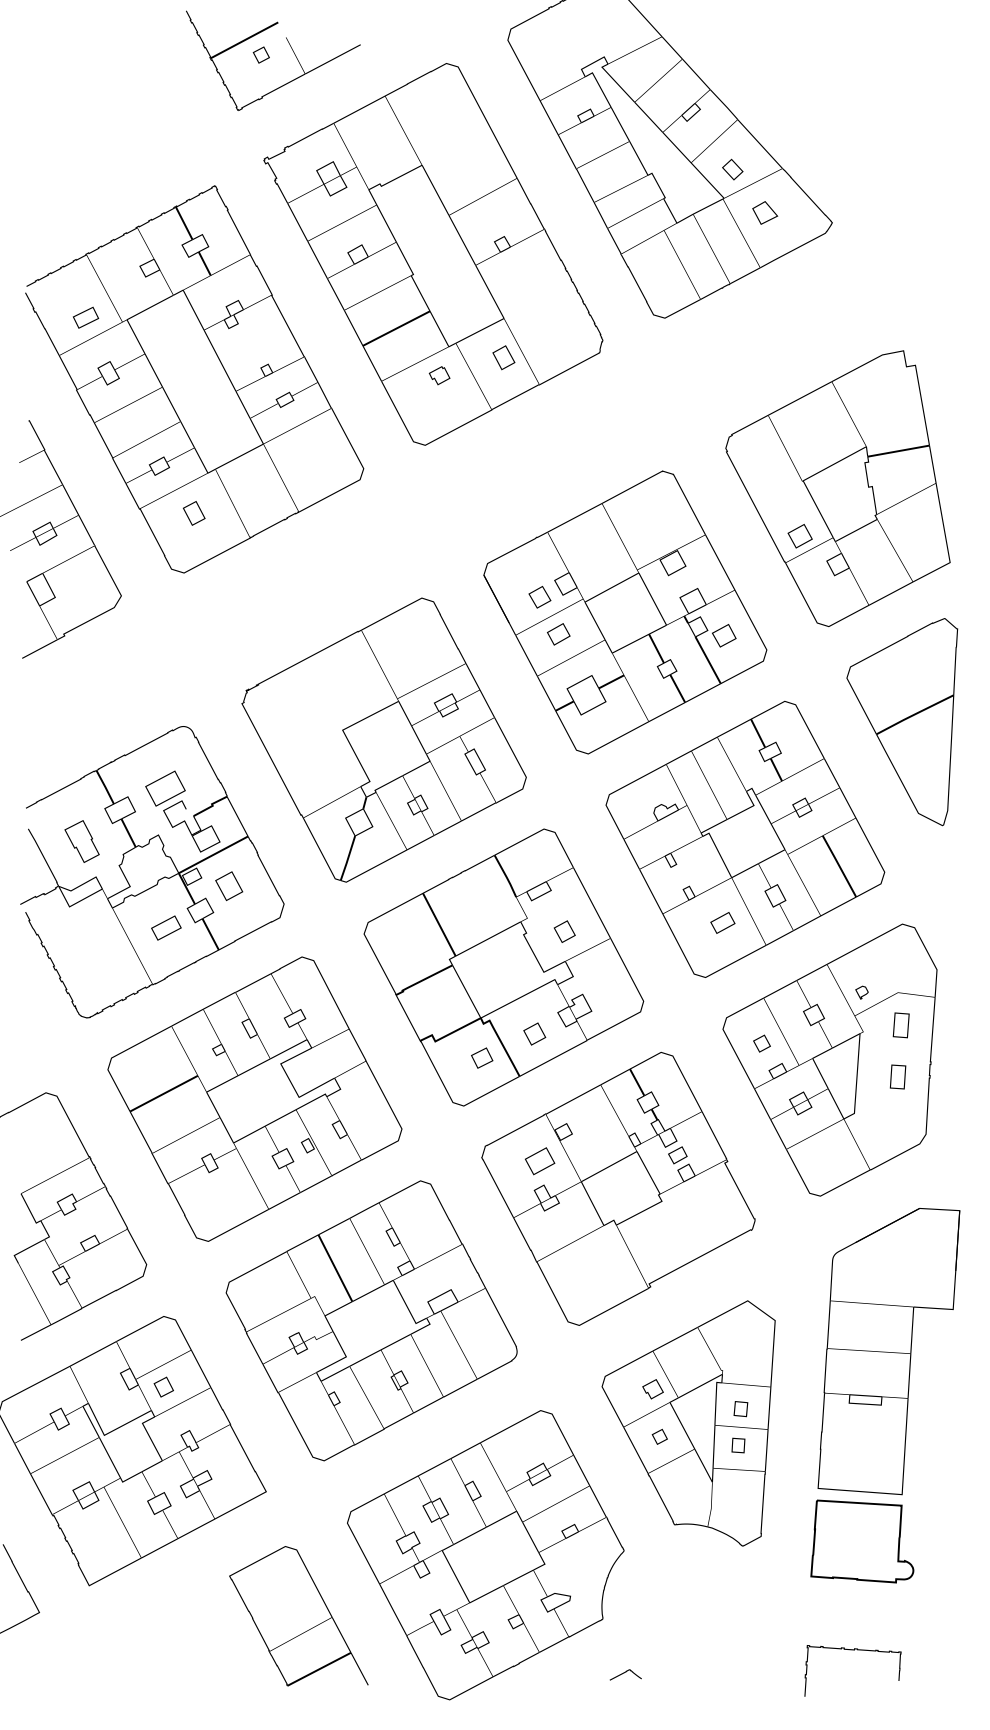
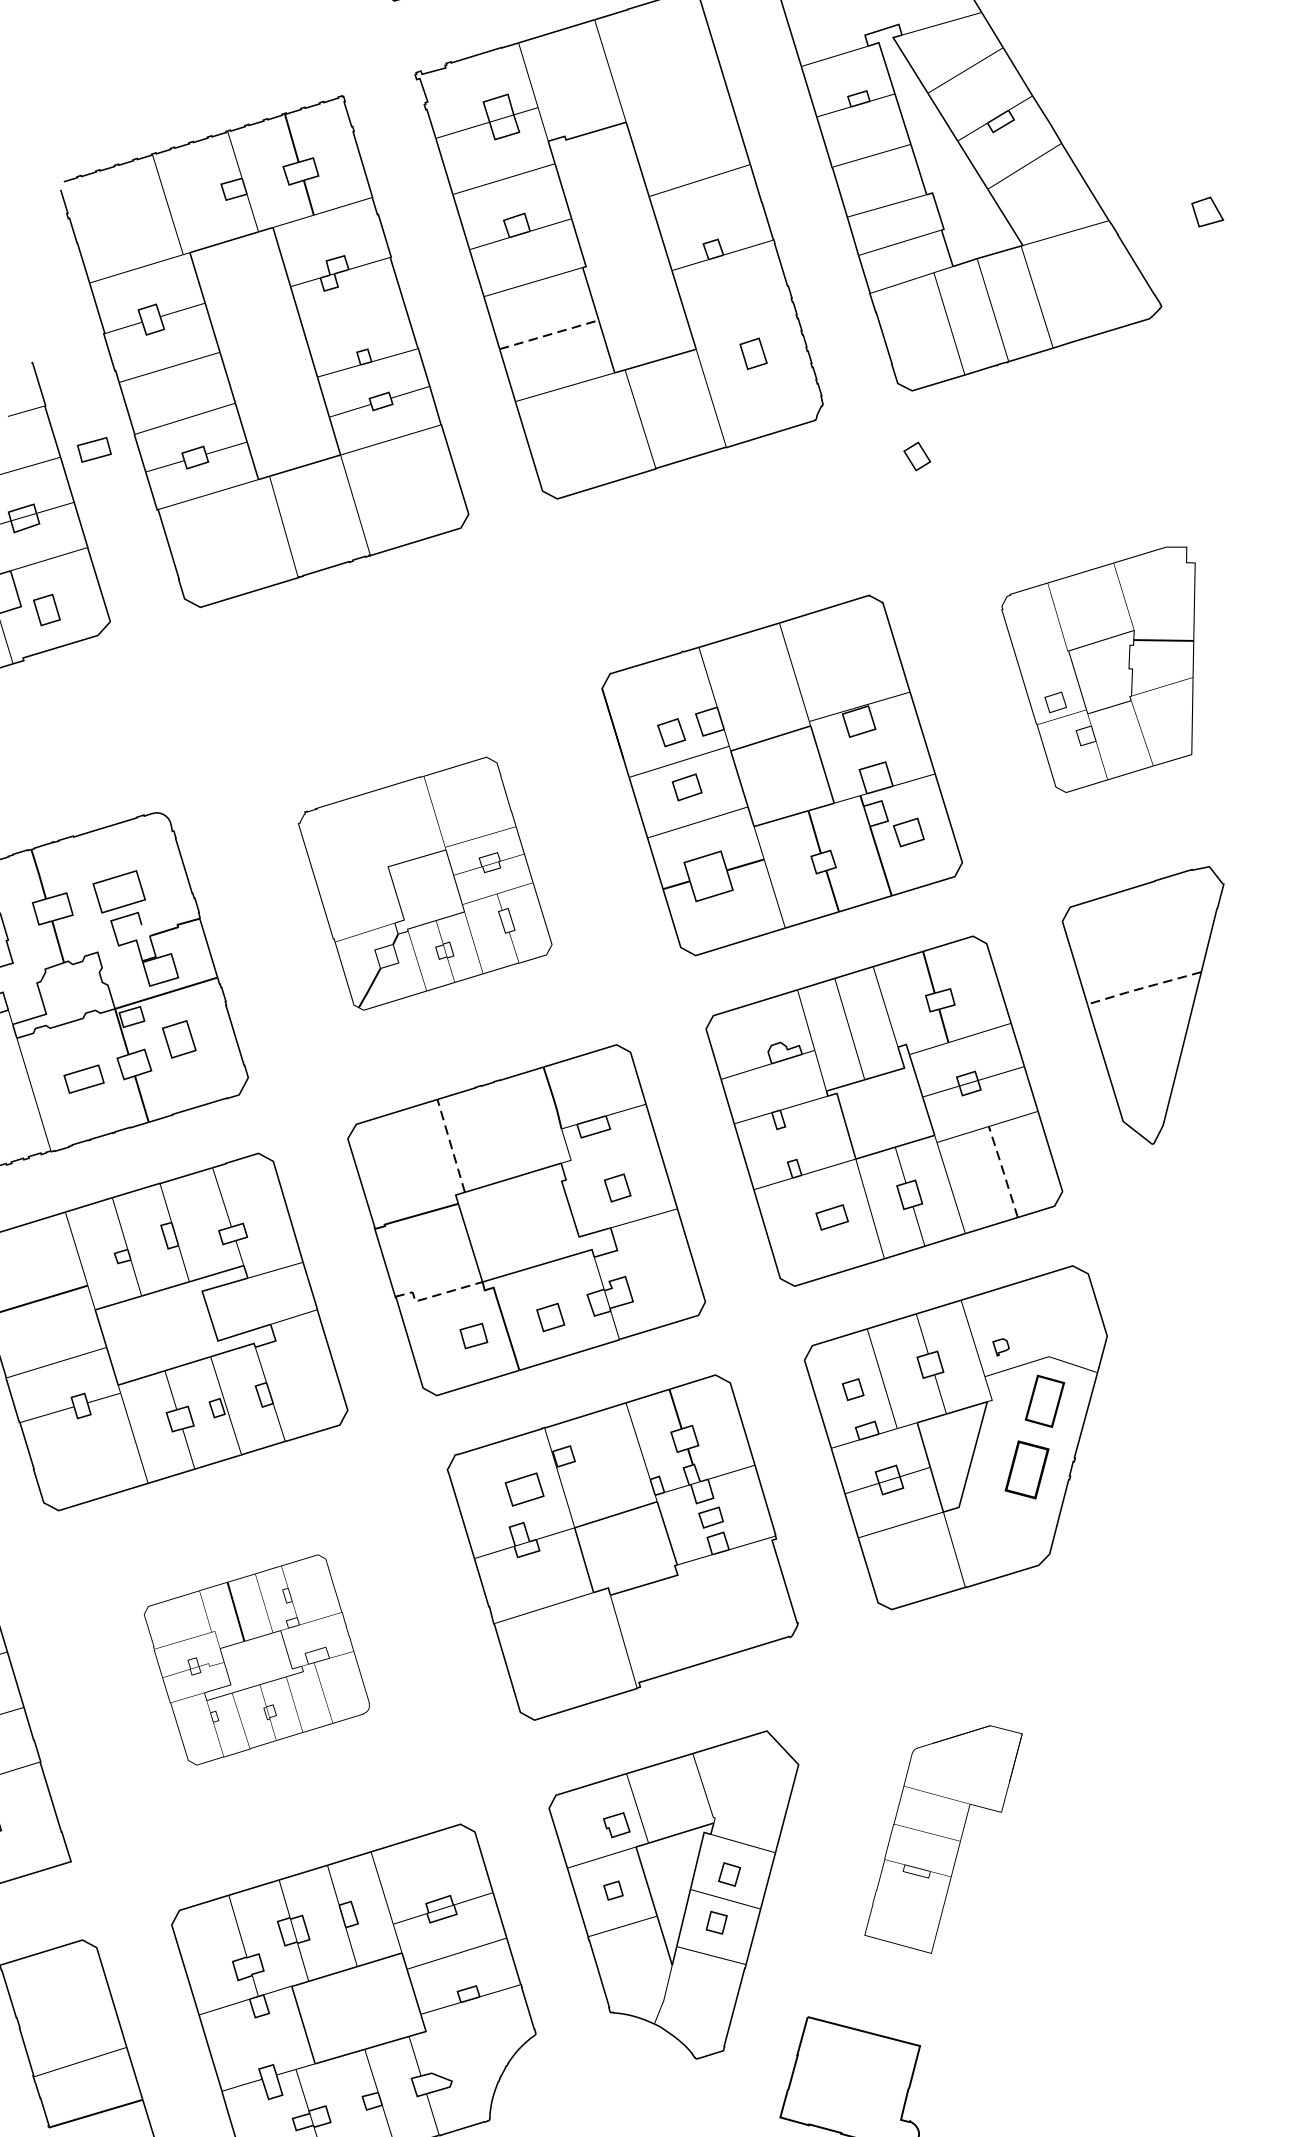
part: (732, 169) -> (916, 456), moved
part: (765, 212) -> (1208, 212), moved
part: (86, 317) -> (95, 449), moved
line: (396, 328) -> (549, 334), solid -> dashed
part: (503, 357) -> (753, 353), moved
part: (439, 375) -> (594, 408), removed
part: (837, 488) -> (1099, 664), size x0.7
part: (193, 513) -> (45, 610), moved
line: (915, 714) -> (1145, 987), solid -> dashed
part: (383, 739) -> (424, 882), size x0.7
line: (839, 866) -> (1003, 1172), solid -> dashed
line: (439, 924) -> (451, 1145), solid -> dashed
part: (900, 1025) -> (1043, 1401), size x1.4
line: (447, 1035) -> (433, 1296), solid -> dashed
part: (897, 1076) -> (1026, 1469), size x1.6
part: (371, 1320) -> (256, 1659), size x0.6
part: (888, 1351) -> (942, 1835), size x0.6

